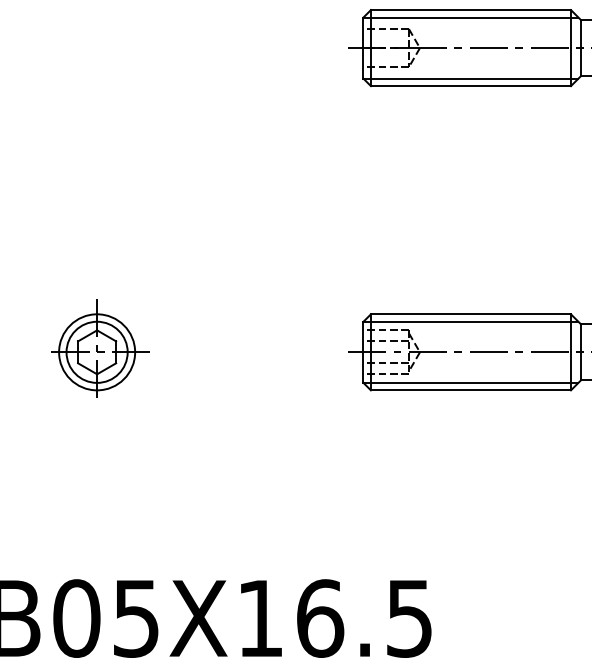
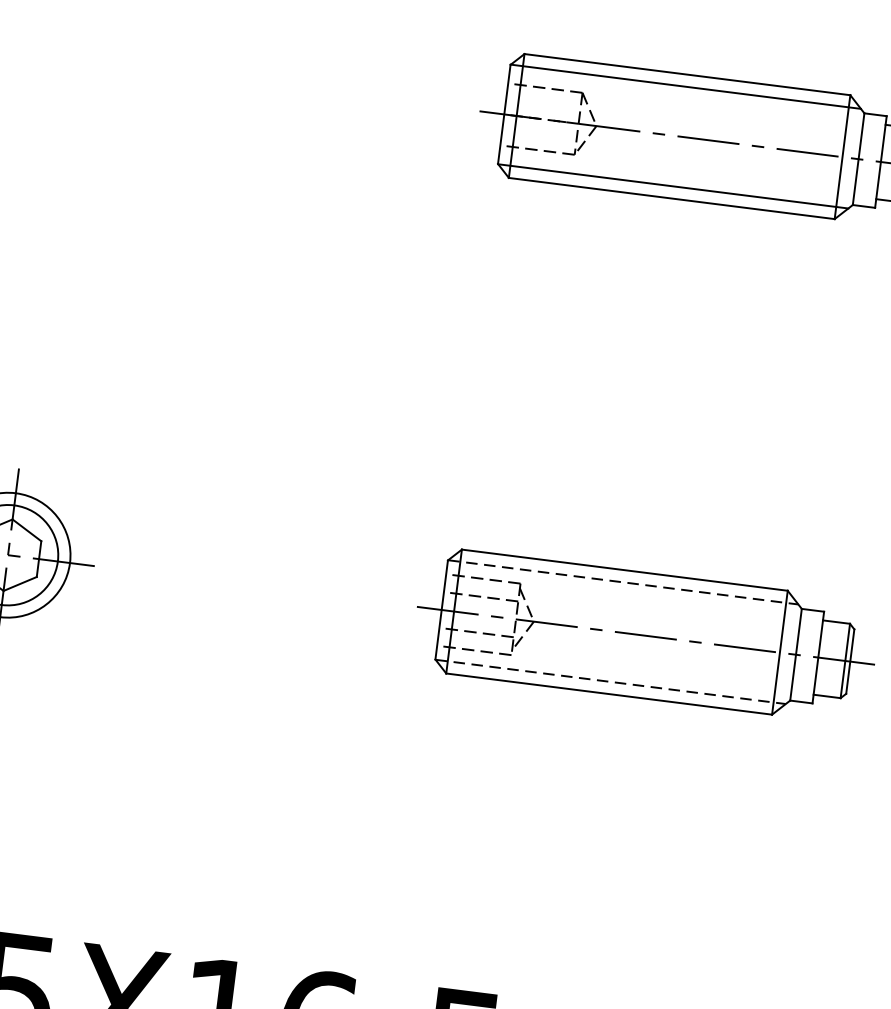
line: (471, 321) -> (624, 582), solid -> dashed
line: (471, 382) -> (611, 681), solid -> dashed

